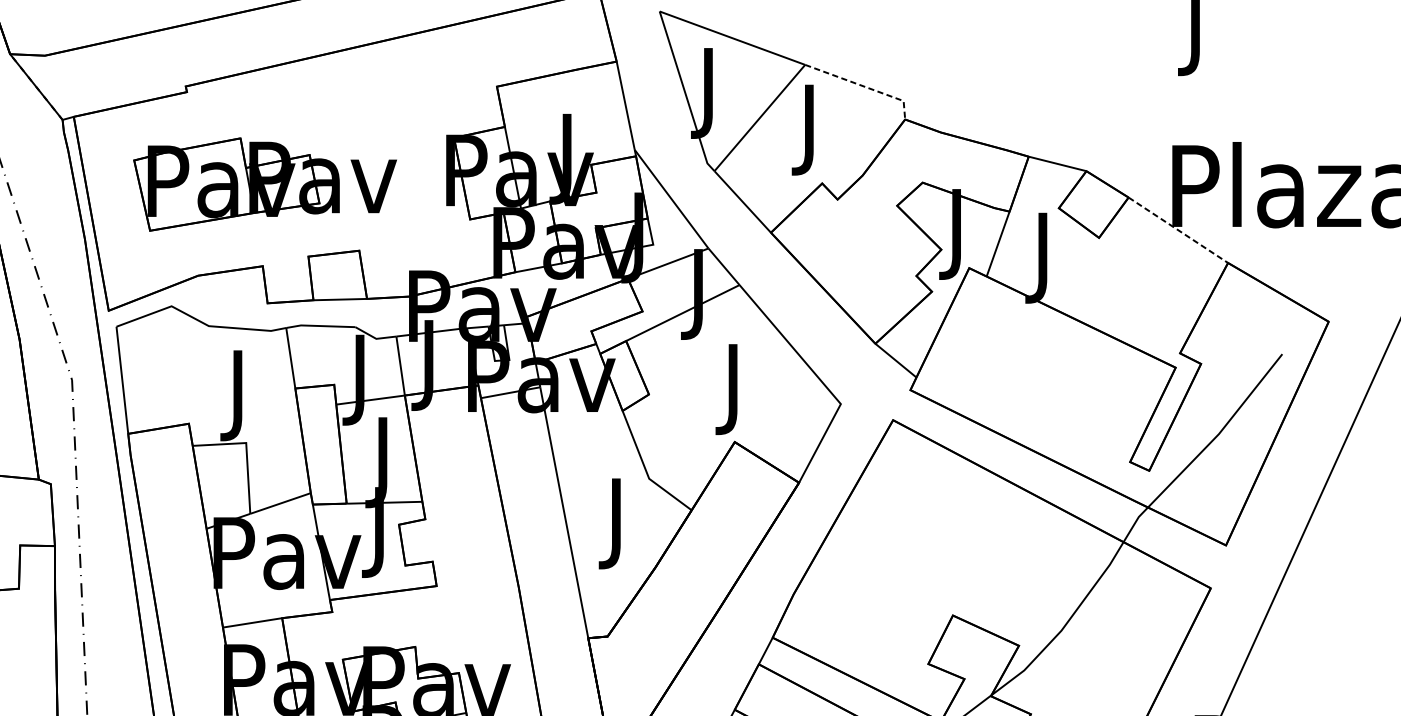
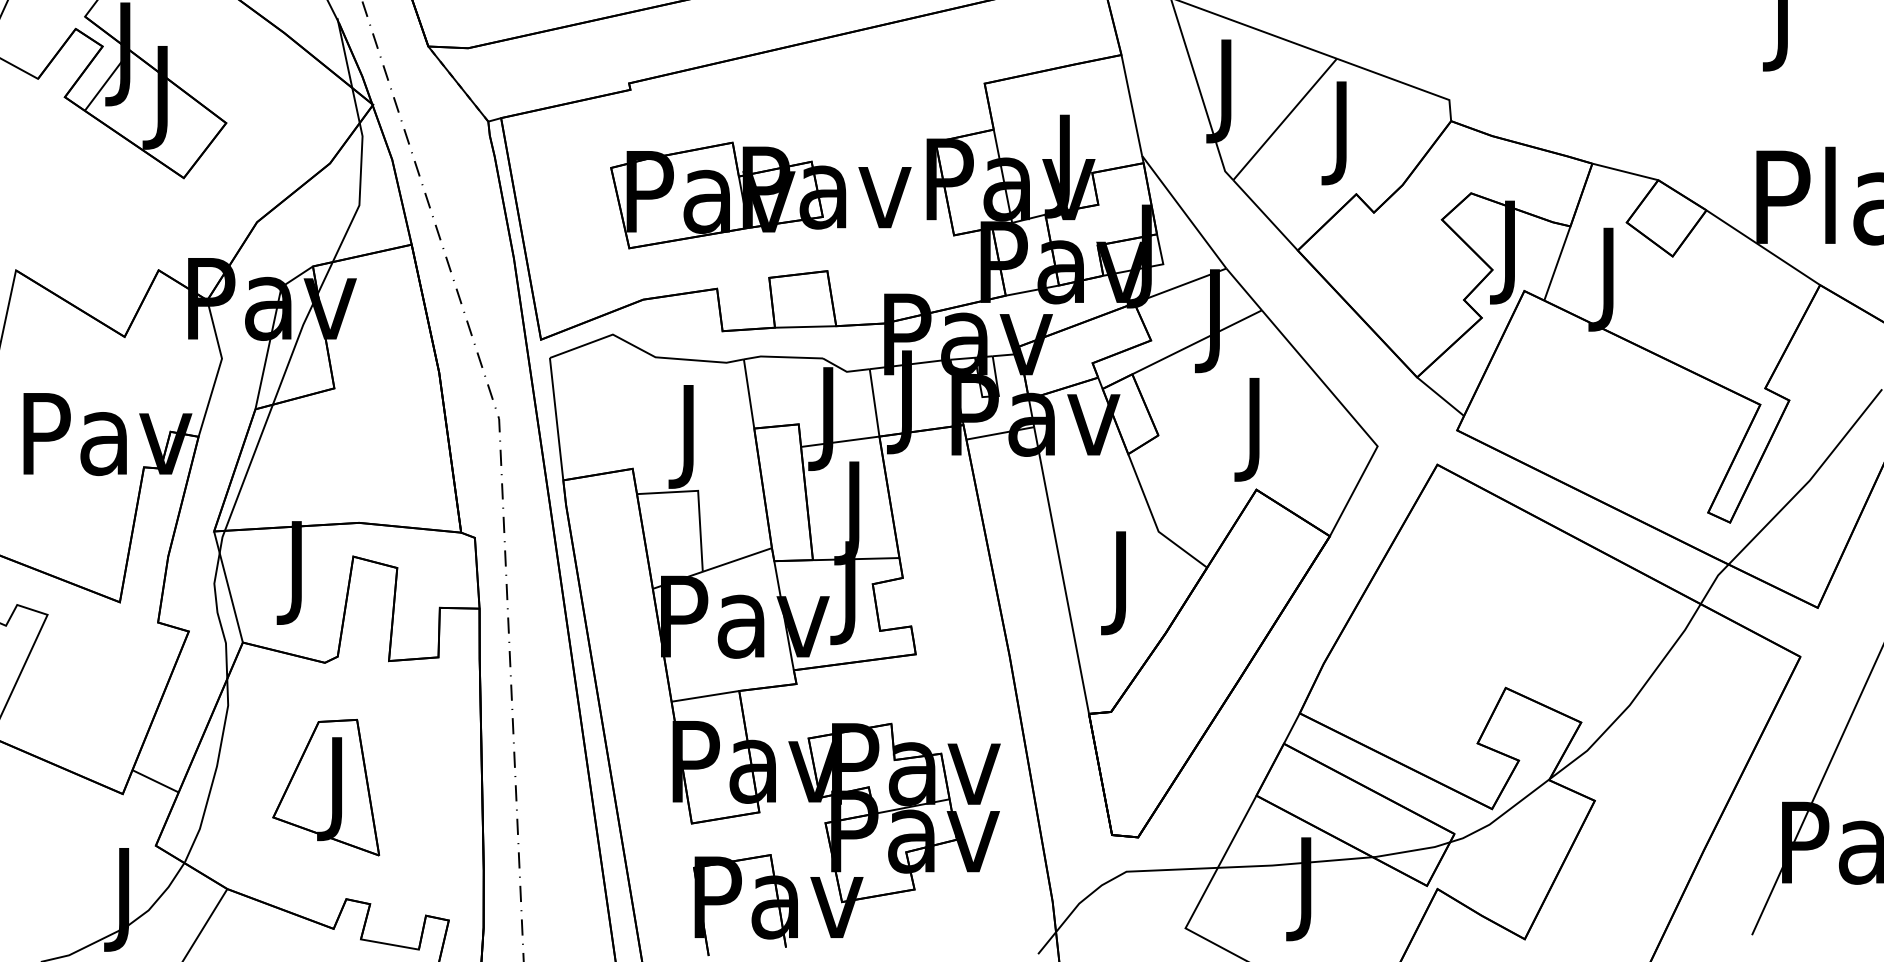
line: (864, 86) -> (1404, 83), dashed -> solid
part: (264, 184) -> (760, 195), moved
line: (1178, 230) -> (1763, 248), dashed -> solid

